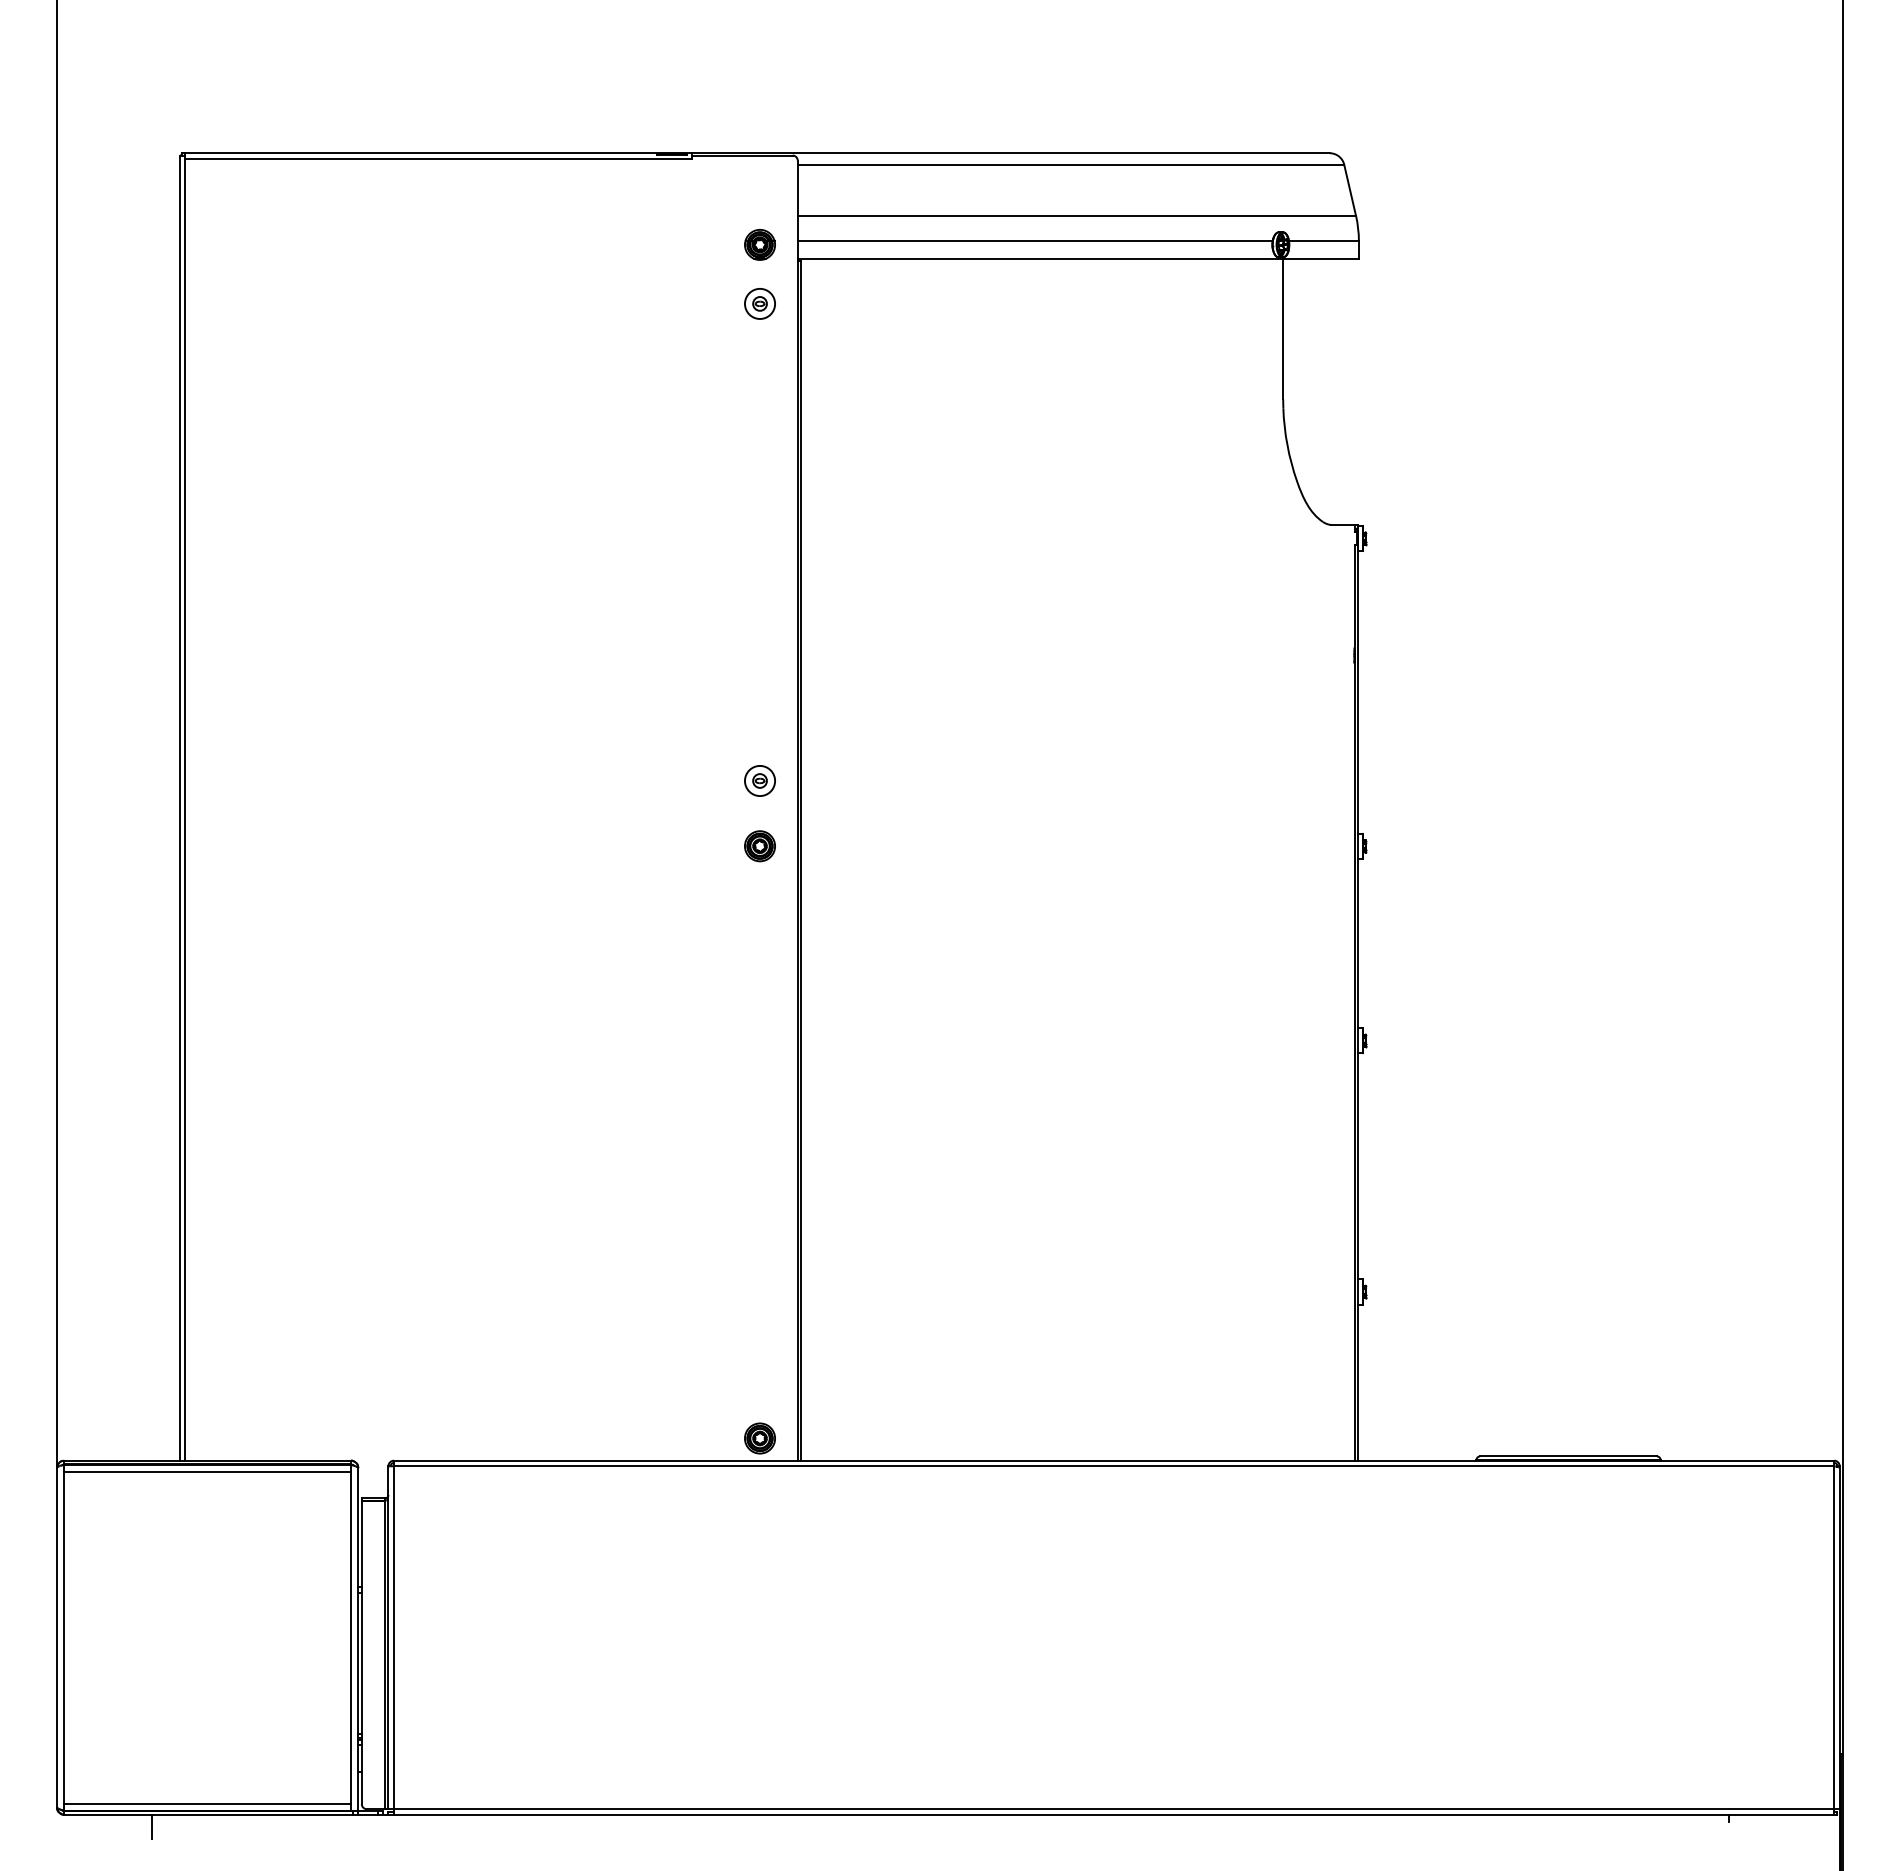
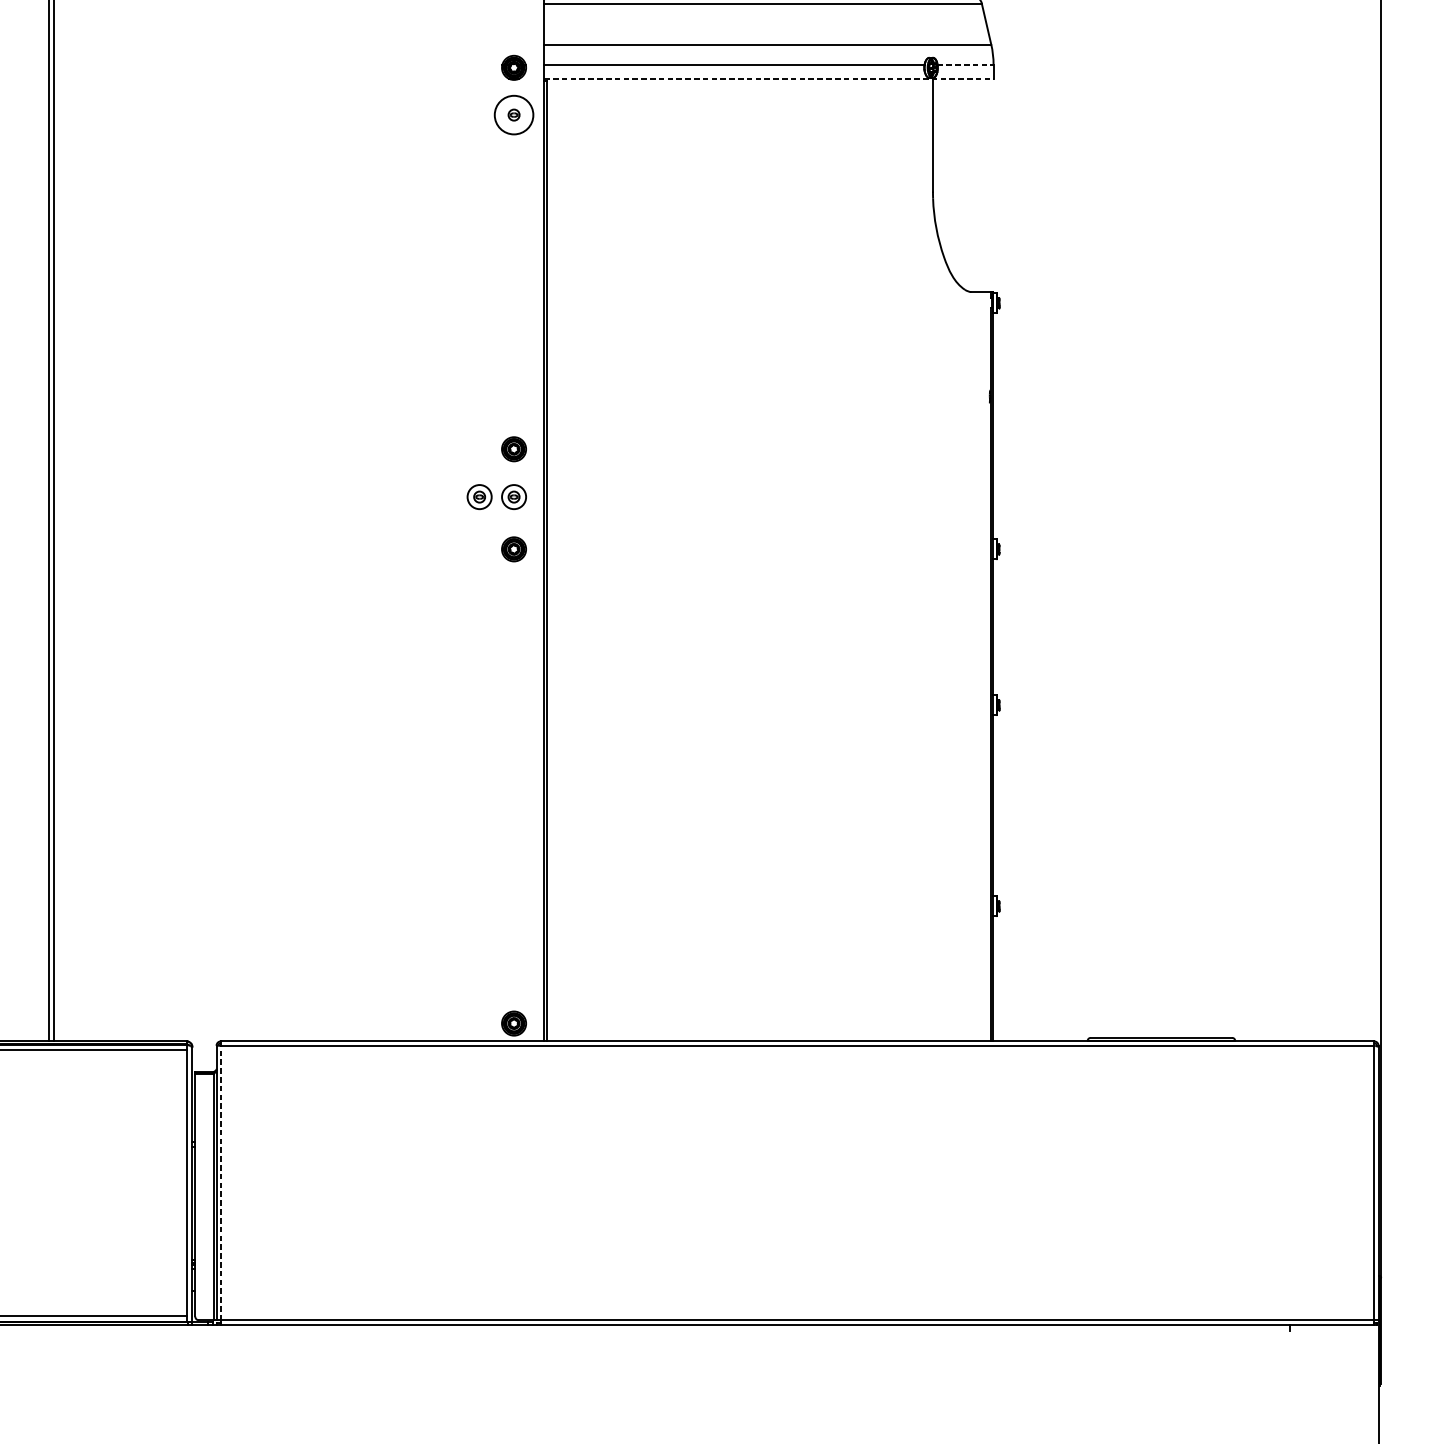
line: (1323, 241) -> (965, 65), solid -> dashed
line: (1078, 258) -> (769, 78), solid -> dashed
circle: (759, 303) -> (513, 114), size x1.6
part: (759, 721) -> (513, 449), added
part: (716, 780) -> (479, 496), added
line: (393, 1637) -> (220, 1182), solid -> dashed
line: (152, 1826) -> (27, 1334), removed

